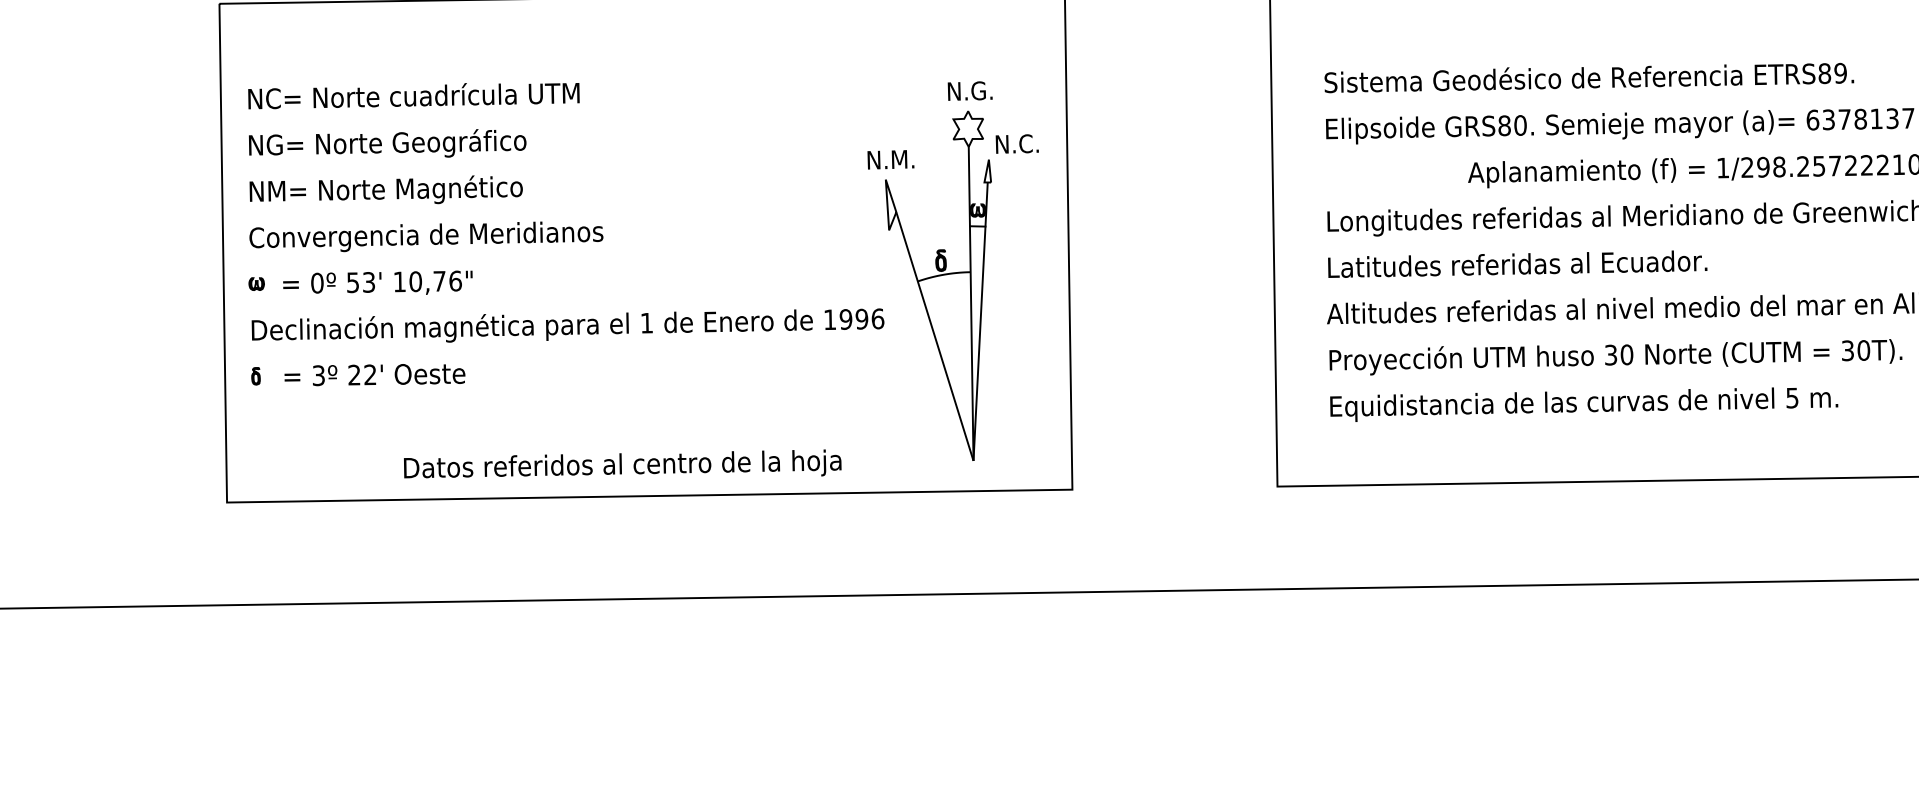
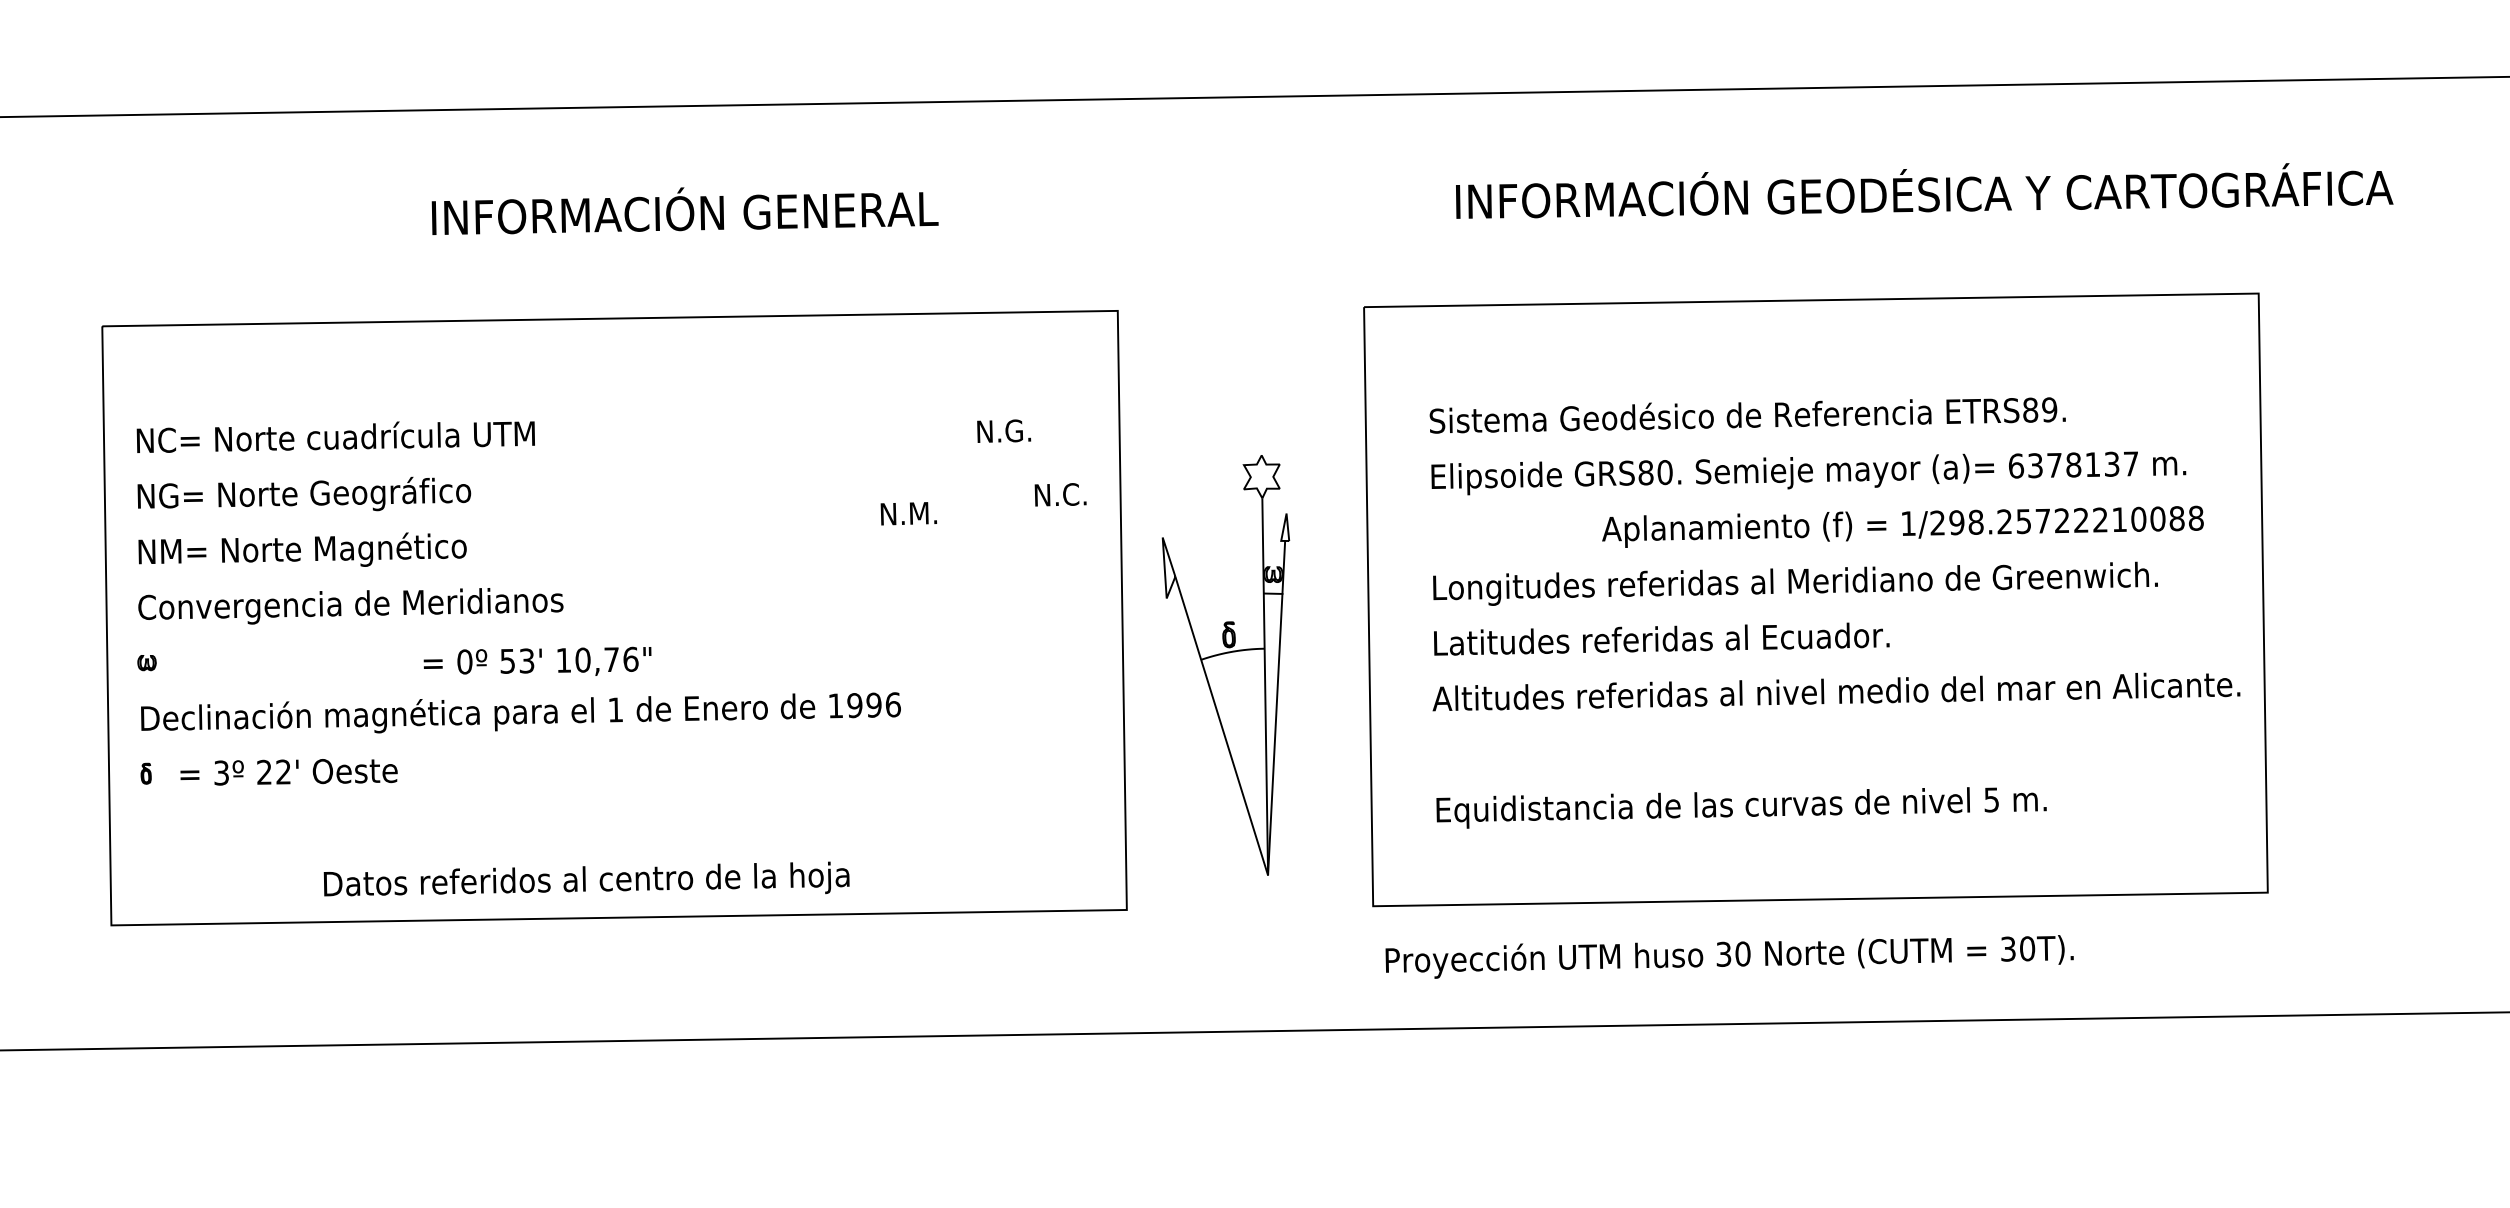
text: (377, 282) -> (537, 660), moved
part: (938, 286) -> (1225, 665), moved
text: (1615, 356) -> (1729, 956), moved

